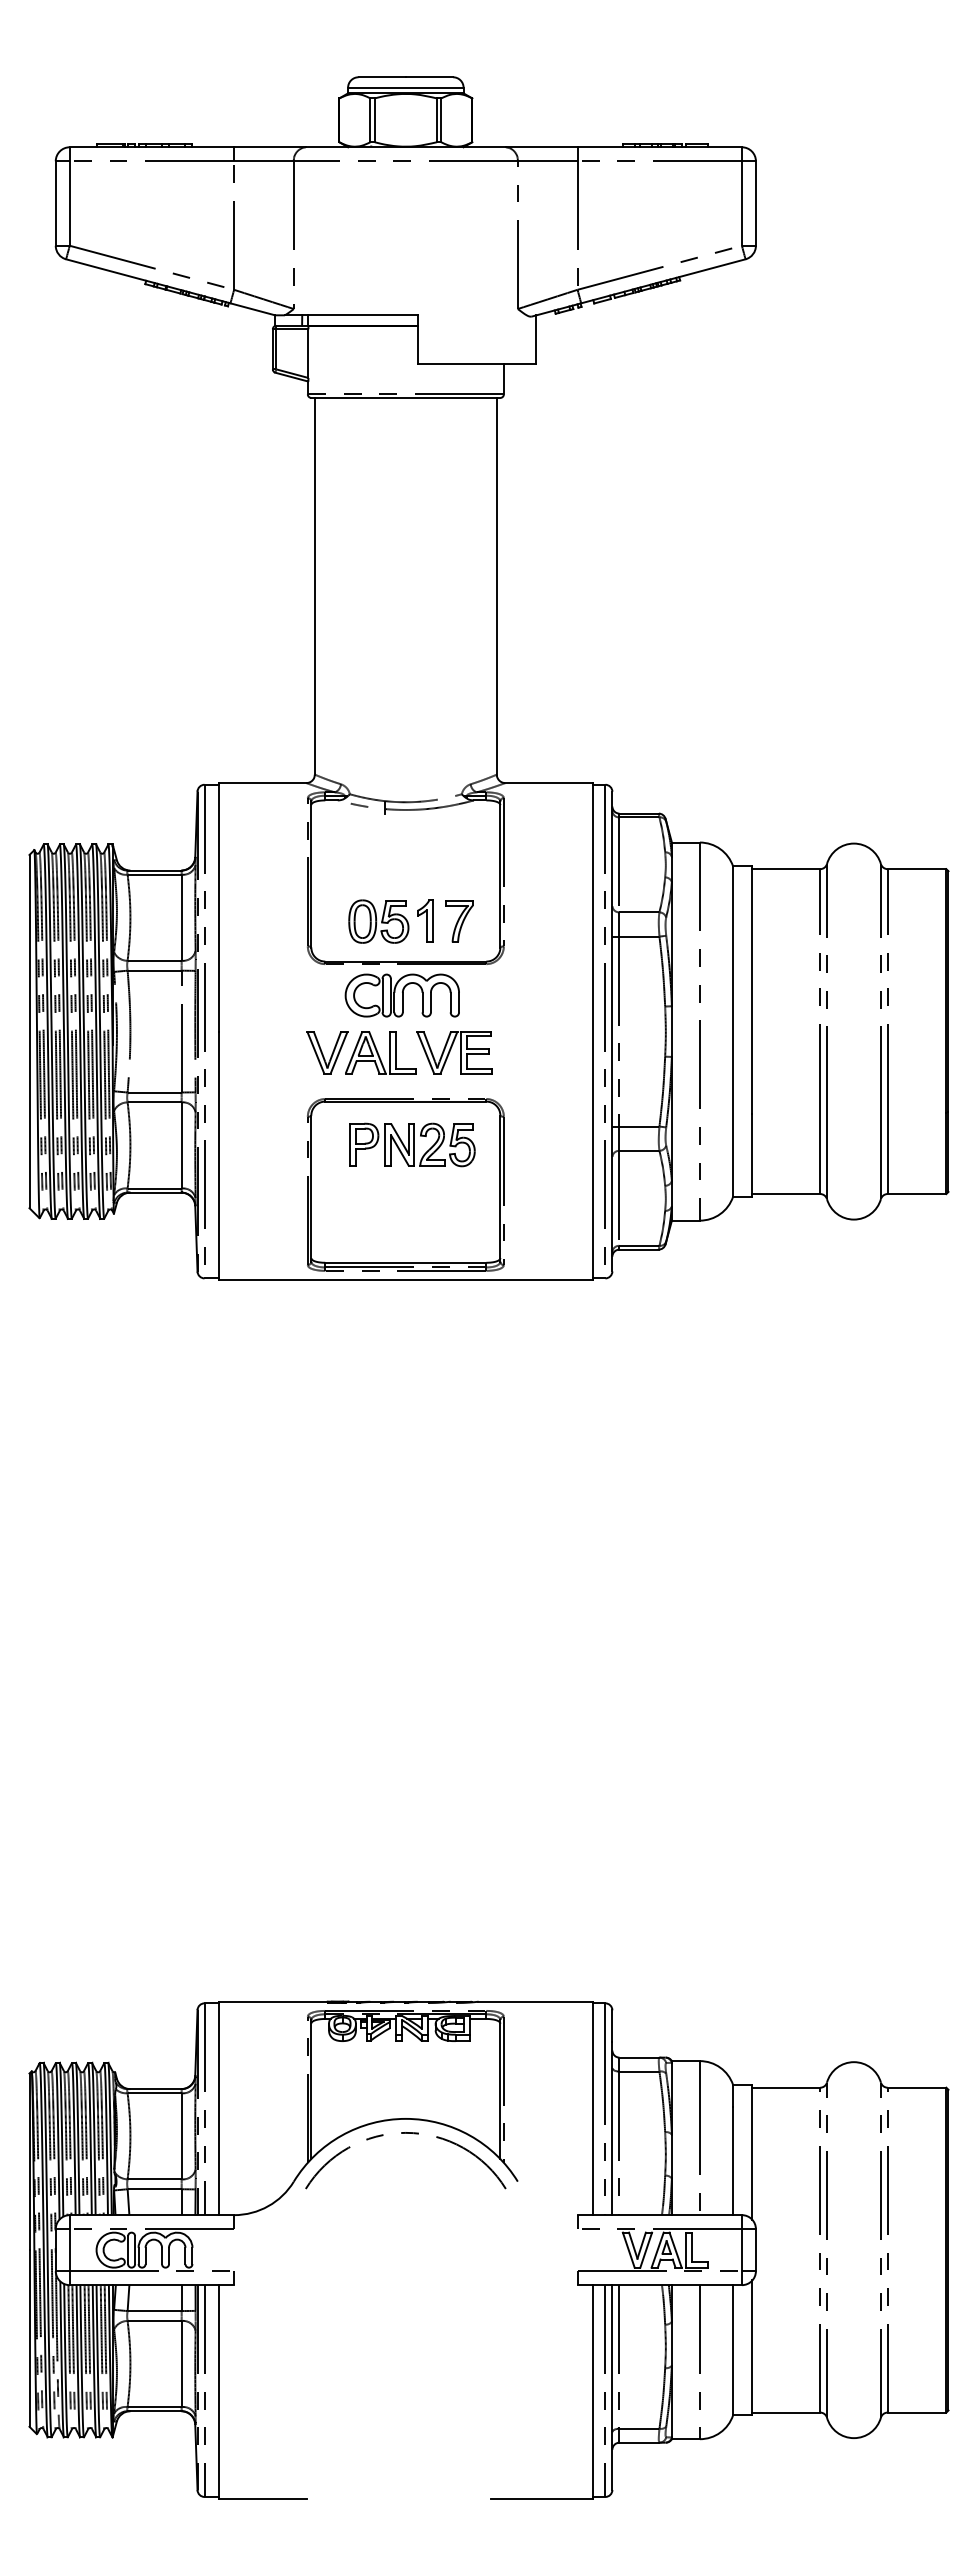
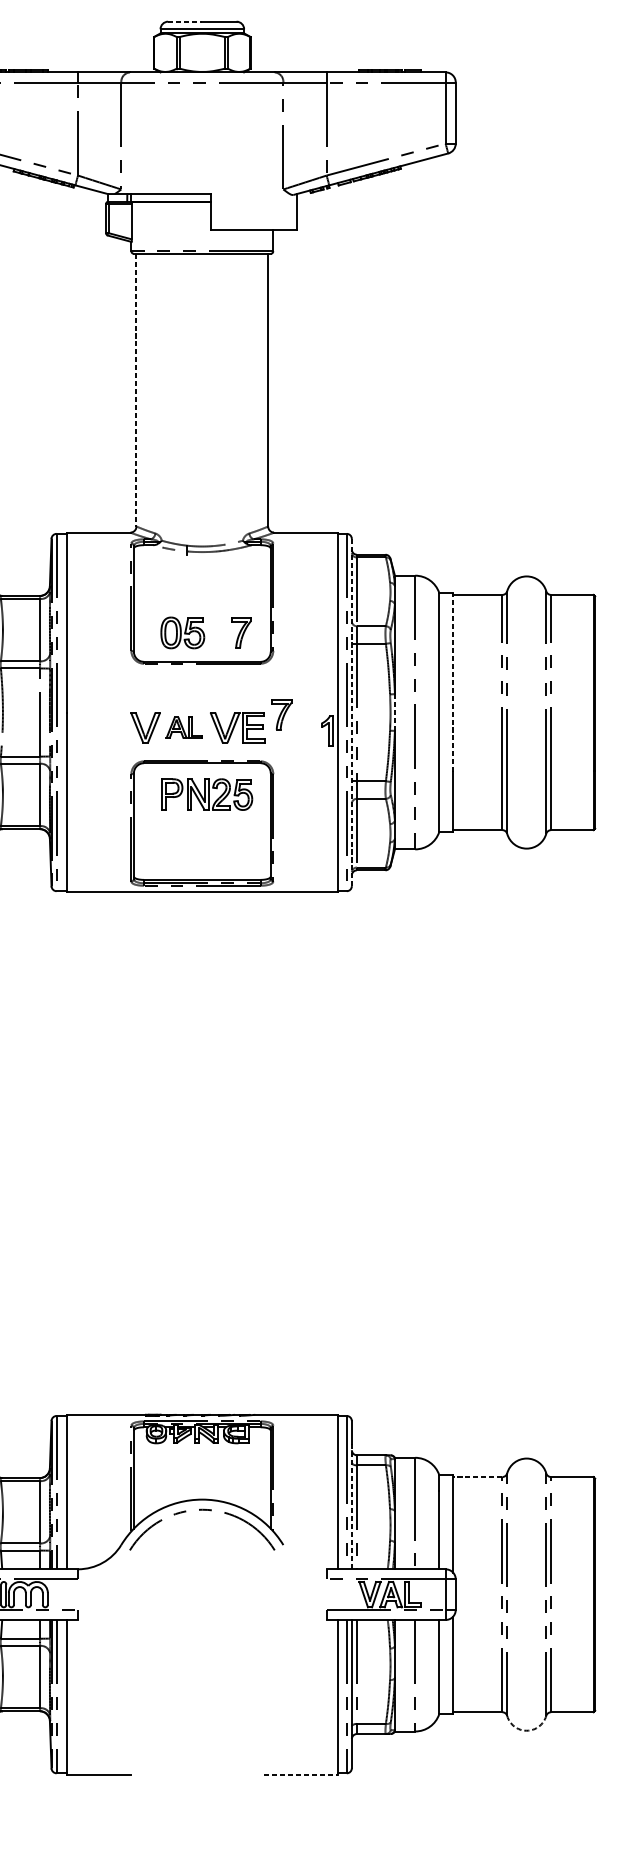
line: (382, 77) -> (185, 21), solid -> dashed
line: (314, 586) -> (136, 390), solid -> dashed
part: (425, 920) -> (327, 730), moved
line: (752, 990) -> (453, 682), solid -> dashed
part: (401, 995) -> (199, 686), removed
line: (612, 1031) -> (351, 712), solid -> dashed
line: (671, 1032) -> (394, 713), solid -> dashed
part: (515, 1034) -> (281, 714), added
part: (380, 1052) -> (183, 727), size x0.7
line: (786, 2087) -> (477, 1476), solid -> dashed
line: (612, 2129) -> (351, 1507), solid -> dashed
arc: (853, 2438) -> (526, 1730), solid -> dashed
line: (542, 2498) -> (301, 1774), solid -> dashed

